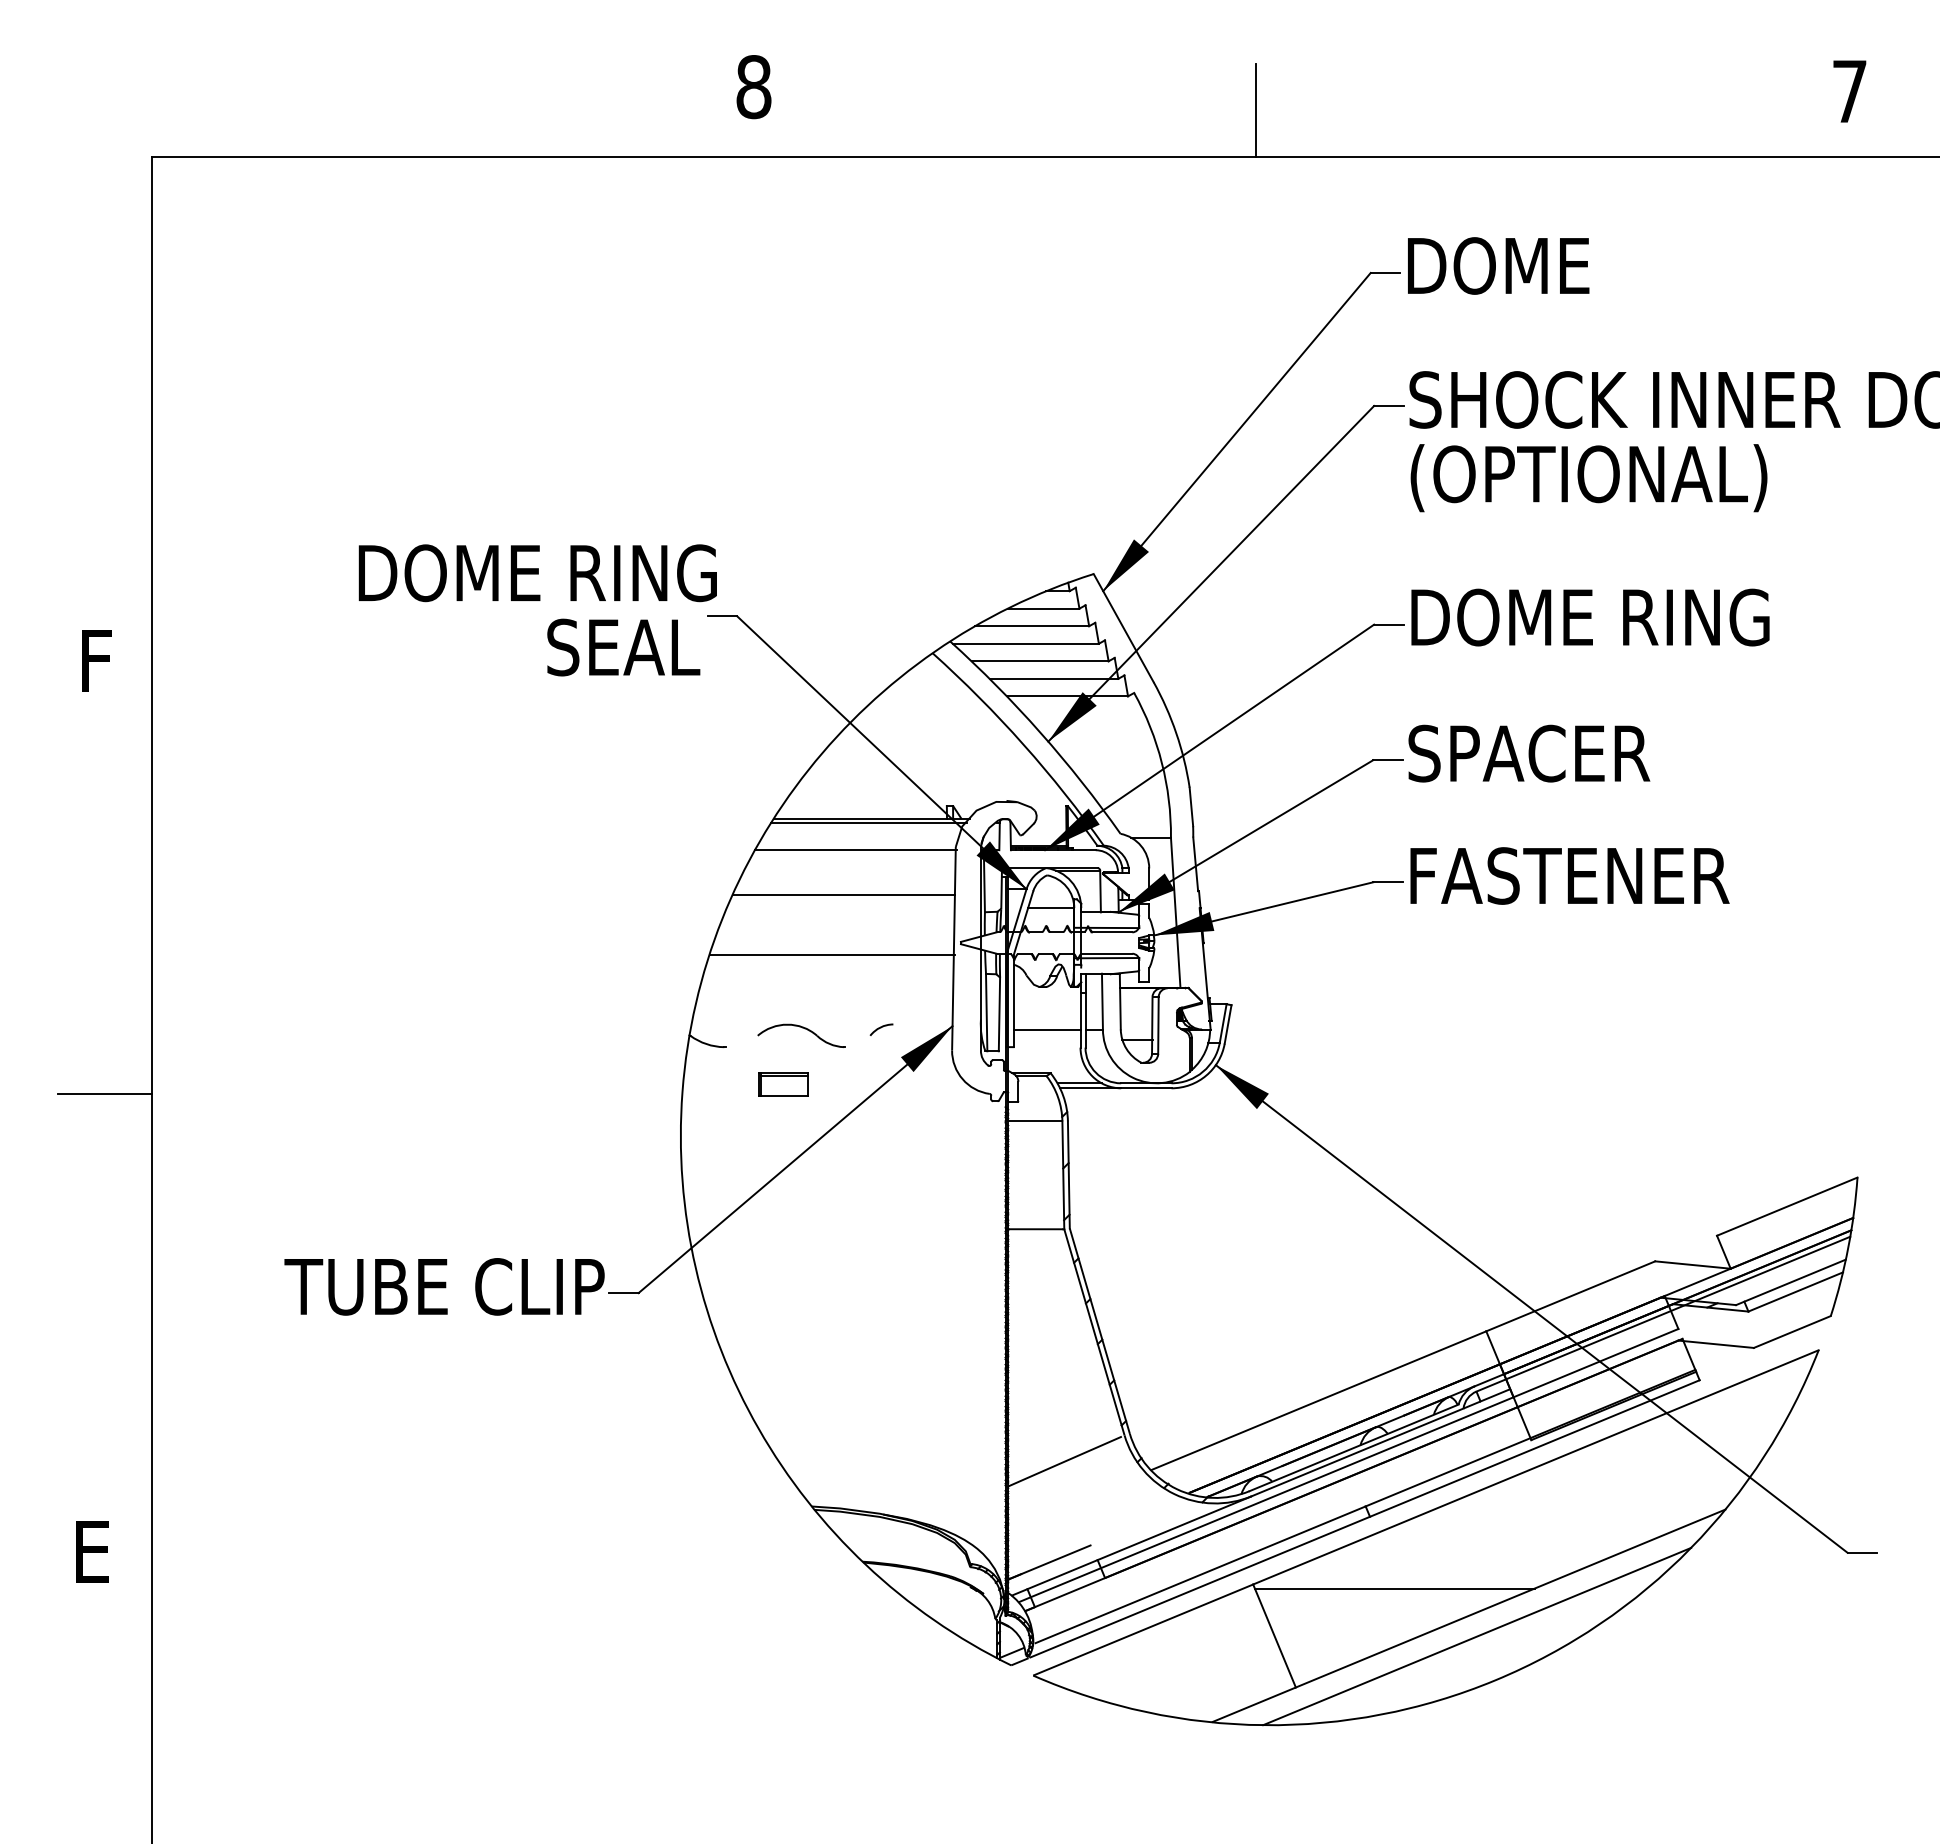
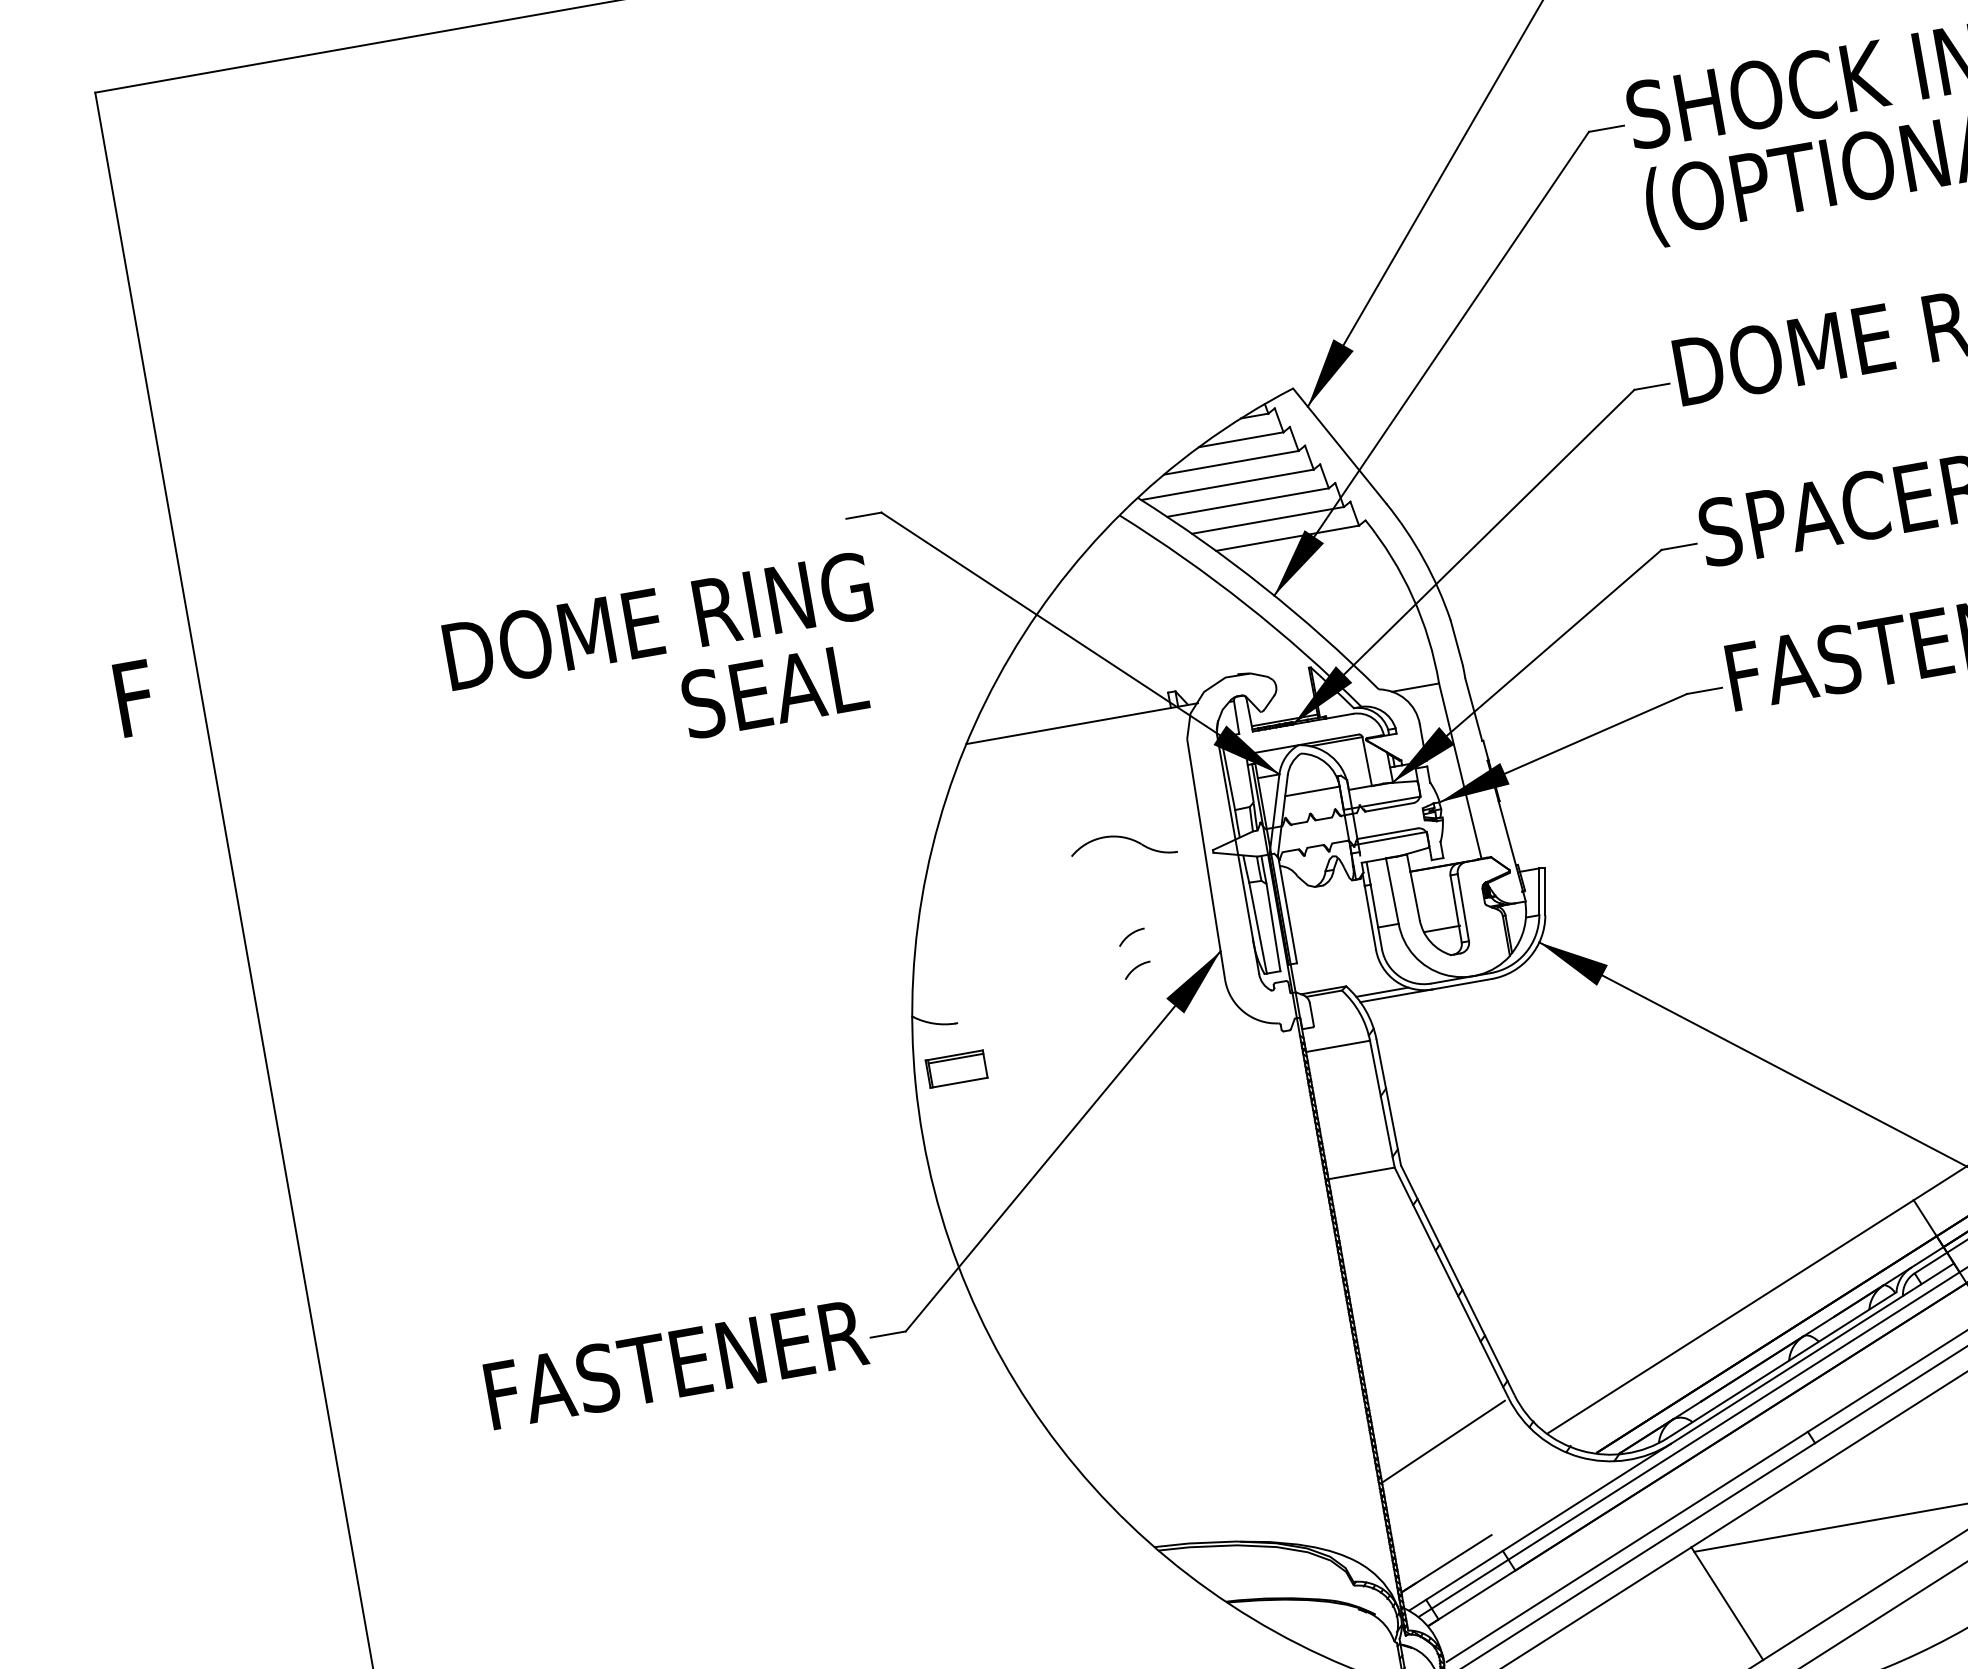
text: (537, 610) -> (665, 665), moved
line: (868, 822) -> (1079, 728), removed
line: (855, 850) -> (1069, 764), removed
line: (843, 894) -> (1064, 818), removed
line: (831, 954) -> (1062, 891), removed
arc: (881, 1000) -> (1131, 935), added
part: (804, 1029) -> (1125, 839), moved
line: (1046, 1029) -> (1332, 935), removed
part: (783, 1084) -> (956, 1068), moved
line: (104, 1093) -> (234, 1207), removed
text: (444, 1286) -> (675, 1364), TUBE CLIP -> FASTENER

